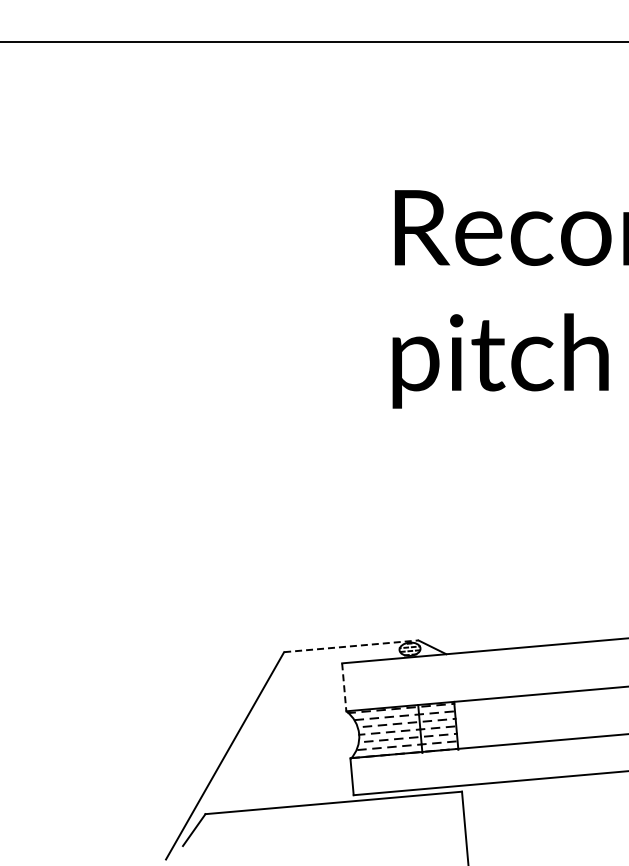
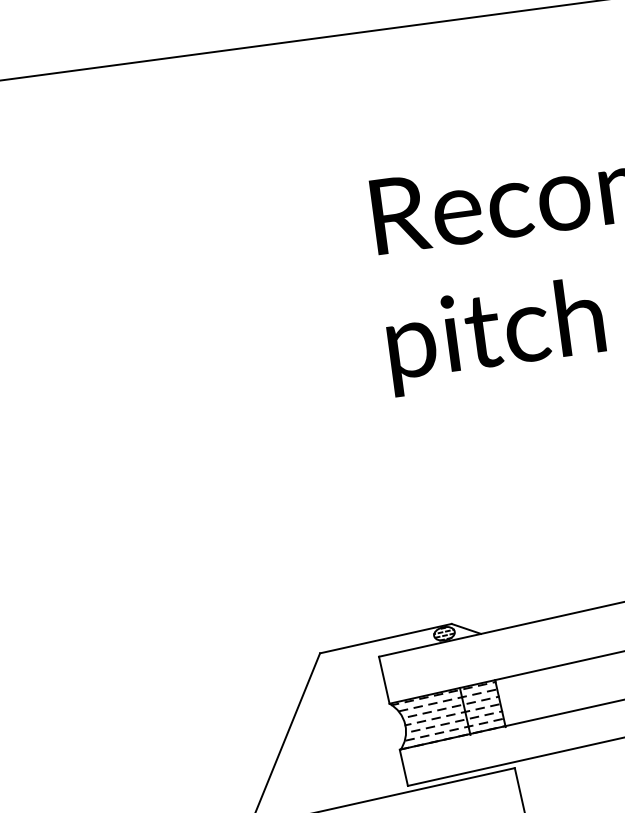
line: (351, 646) -> (386, 638), dashed -> solid
line: (344, 687) -> (384, 680), dashed -> solid

